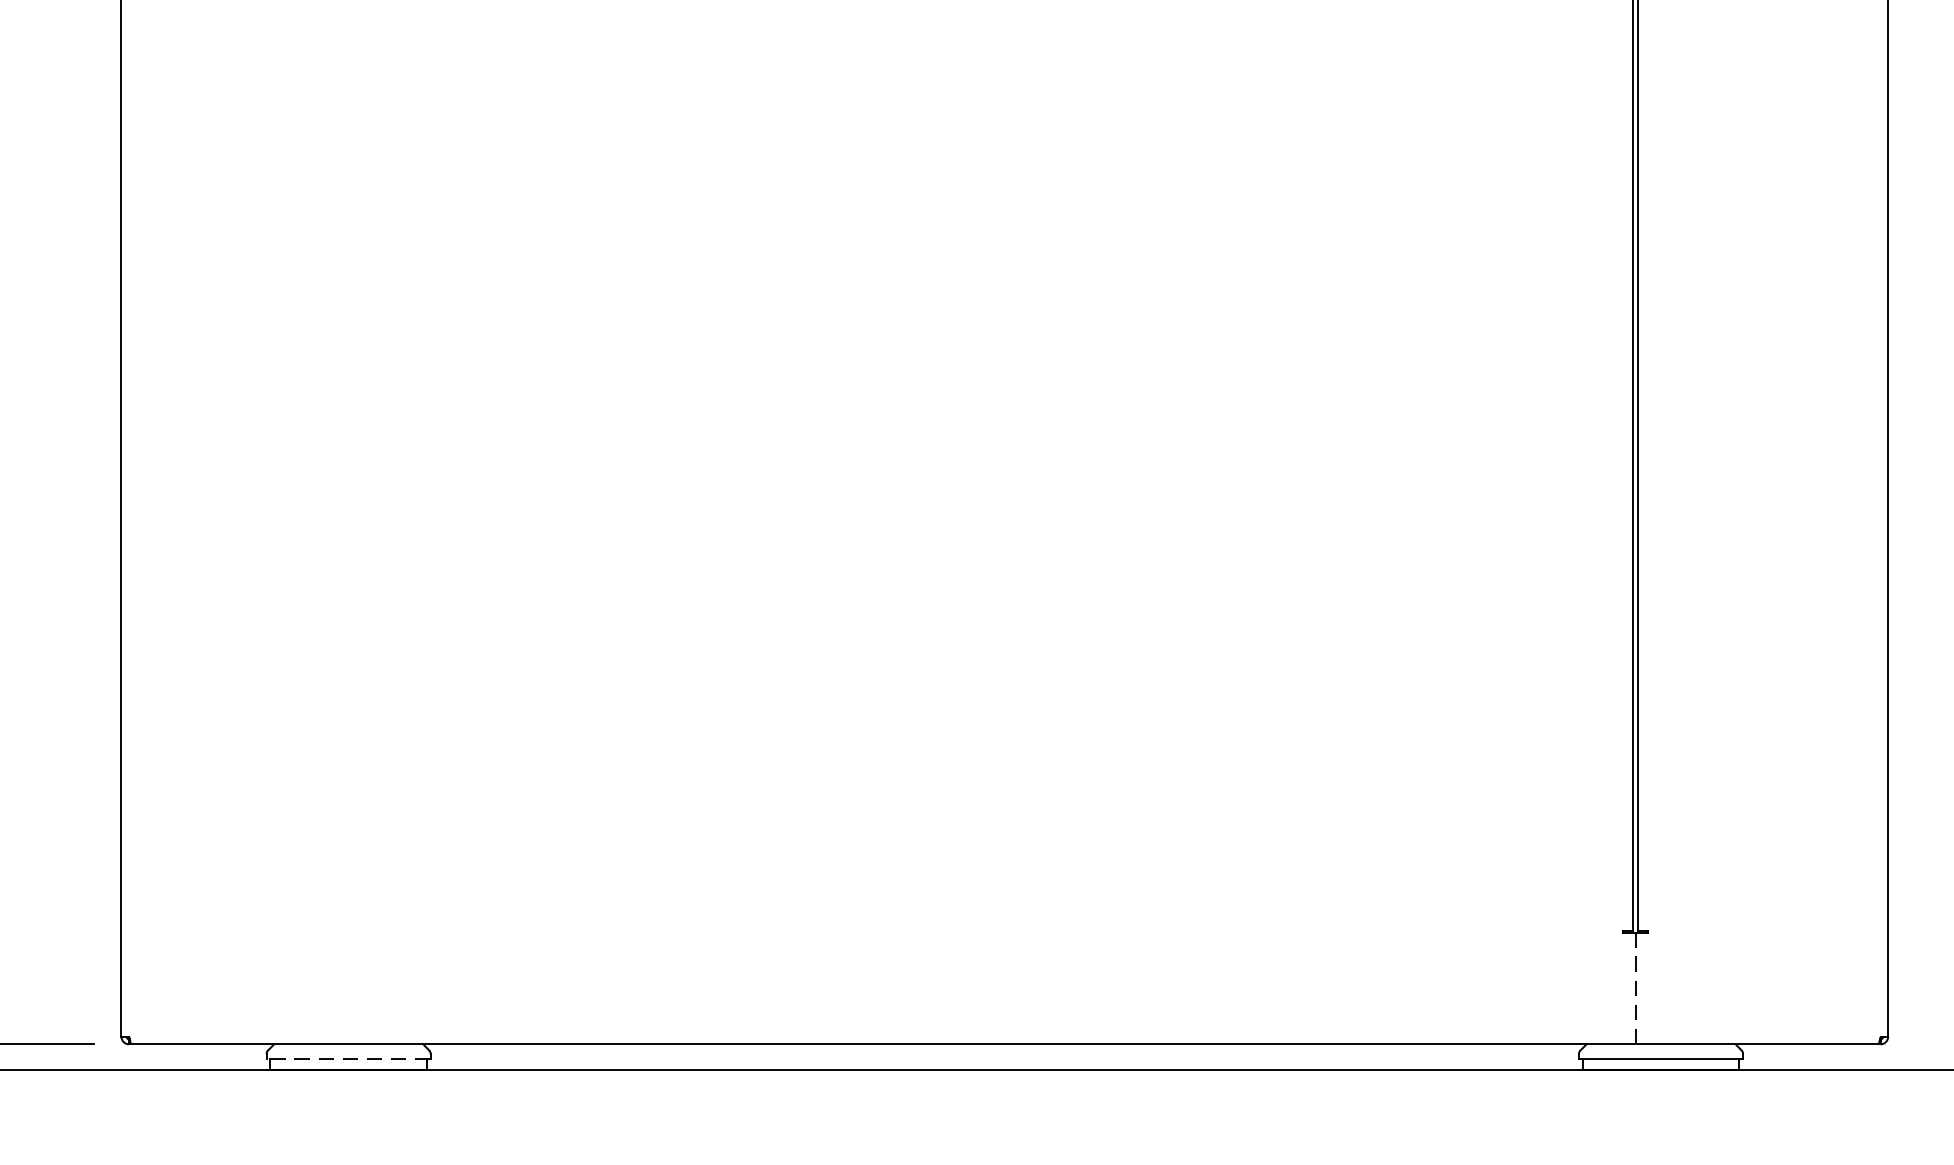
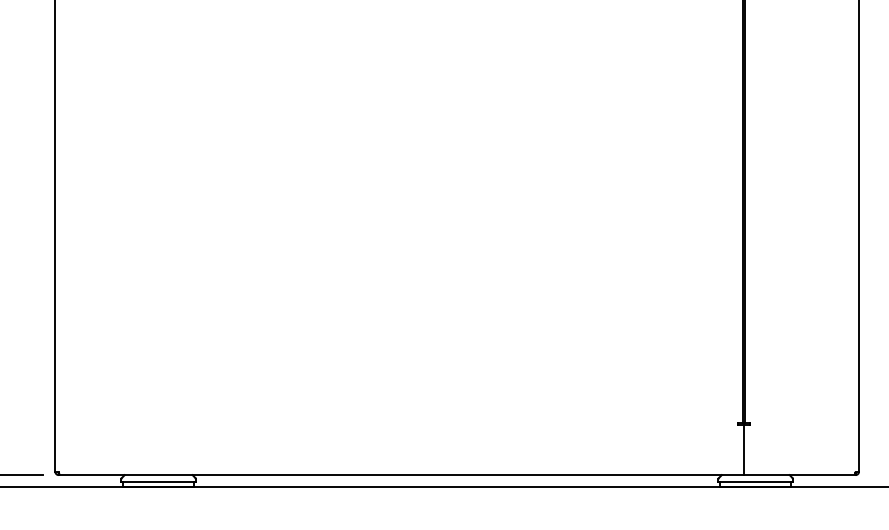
line: (1636, 988) -> (744, 449), dashed -> solid
line: (348, 1058) -> (158, 481), dashed -> solid

